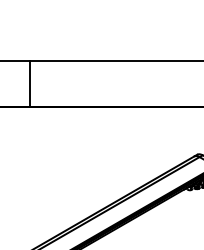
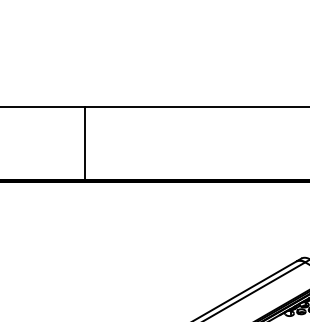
line: (30, 83) -> (85, 143), moved

